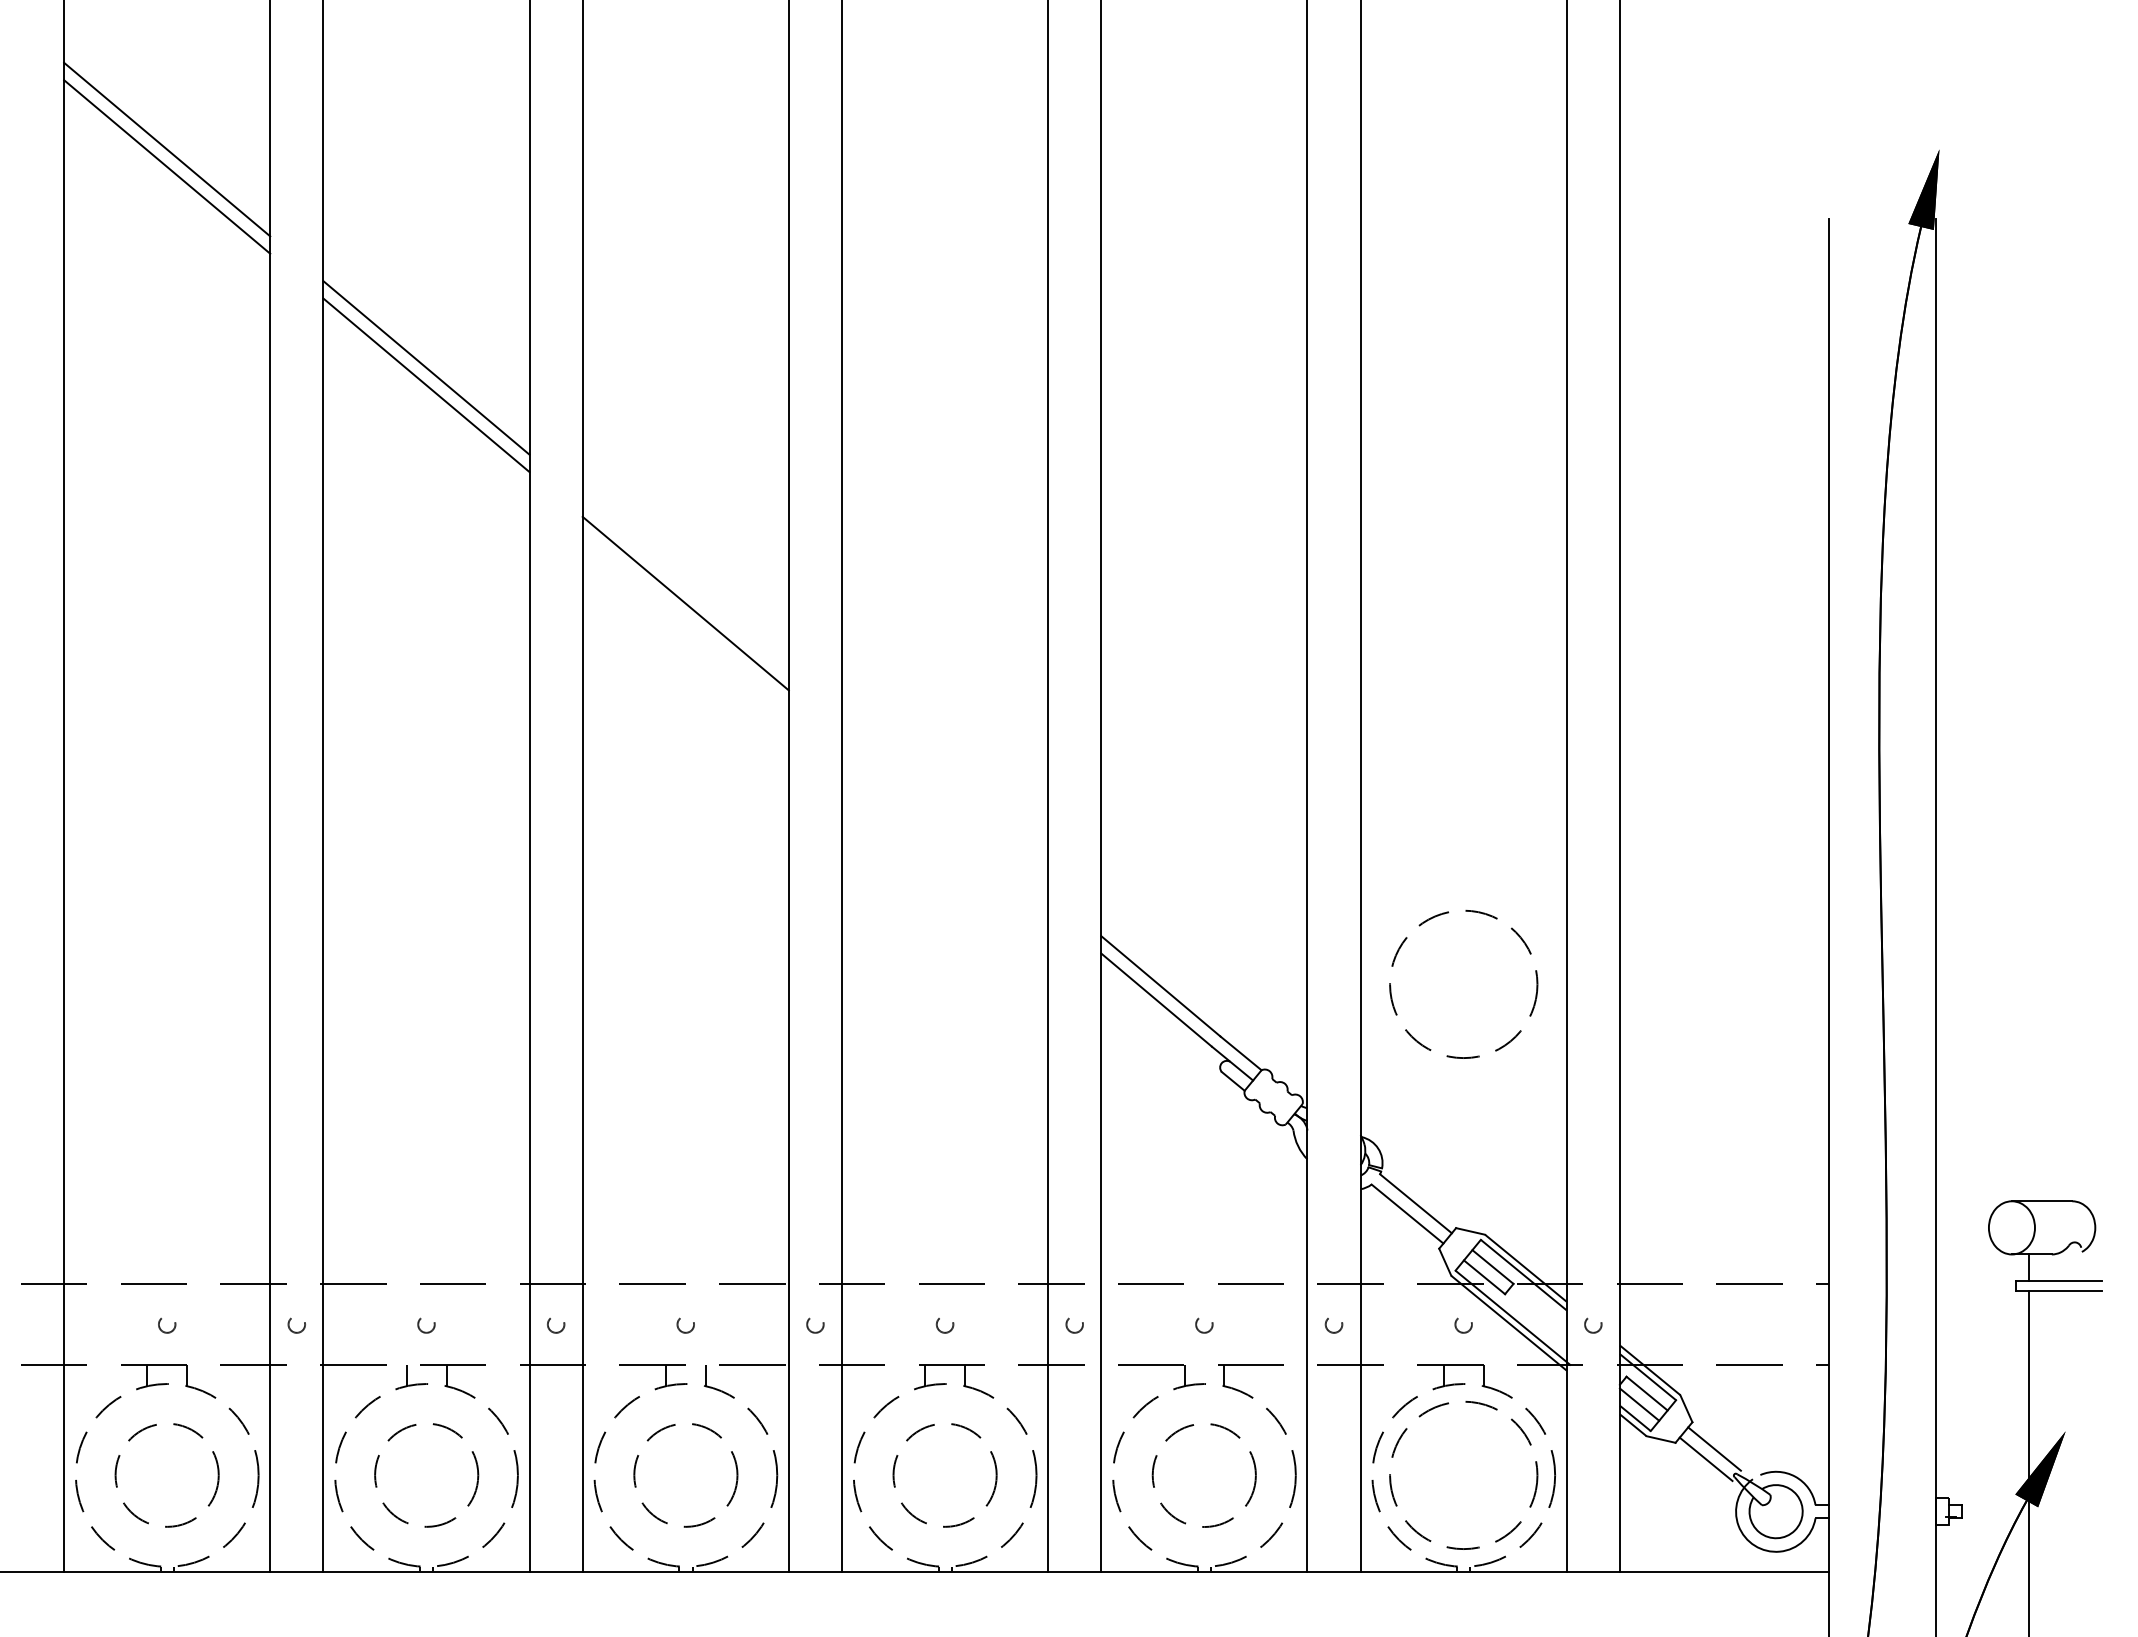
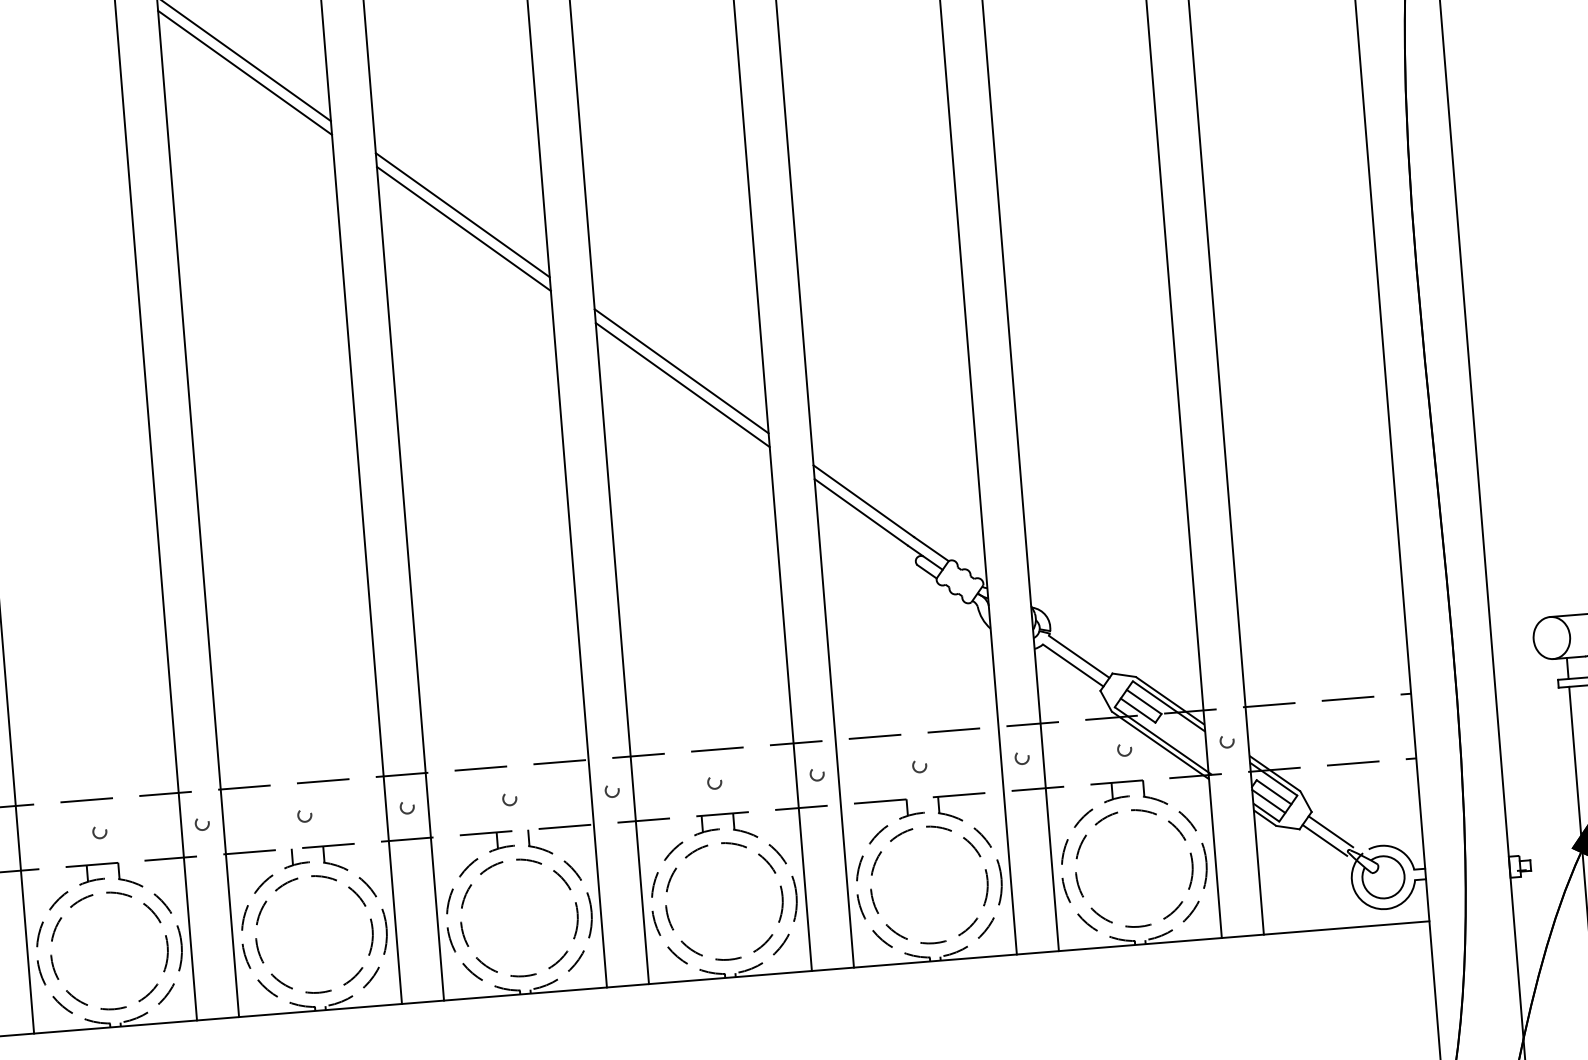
line: (685, 586) -> (462, 215), added
line: (945, 804) -> (681, 371), added
line: (945, 821) -> (683, 384), added
circle: (1463, 983) -> (1102, 479), removed
circle: (166, 1474) -> (108, 950), size x1.43
circle: (426, 1474) -> (314, 933), size x1.43
circle: (685, 1474) -> (519, 917), size x1.43
circle: (944, 1474) -> (723, 900), size x1.43
circle: (1203, 1475) -> (928, 885), size x1.43

